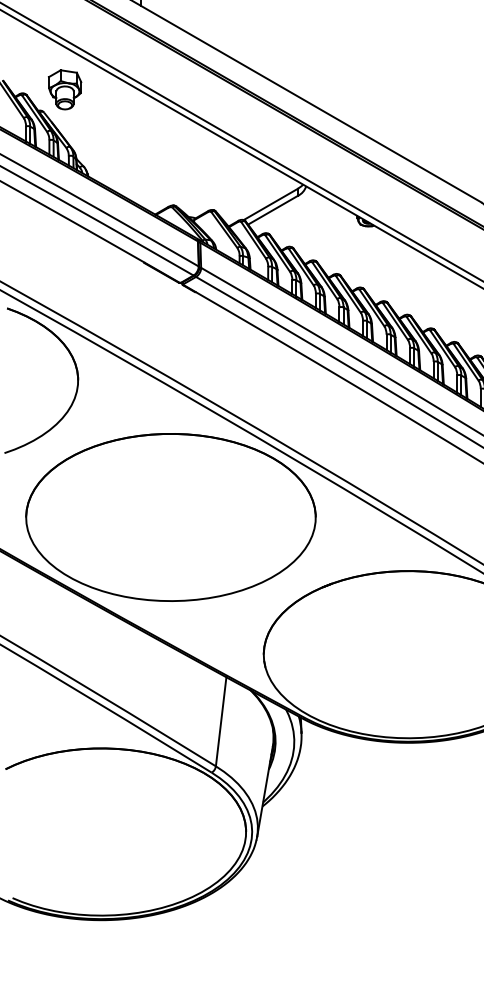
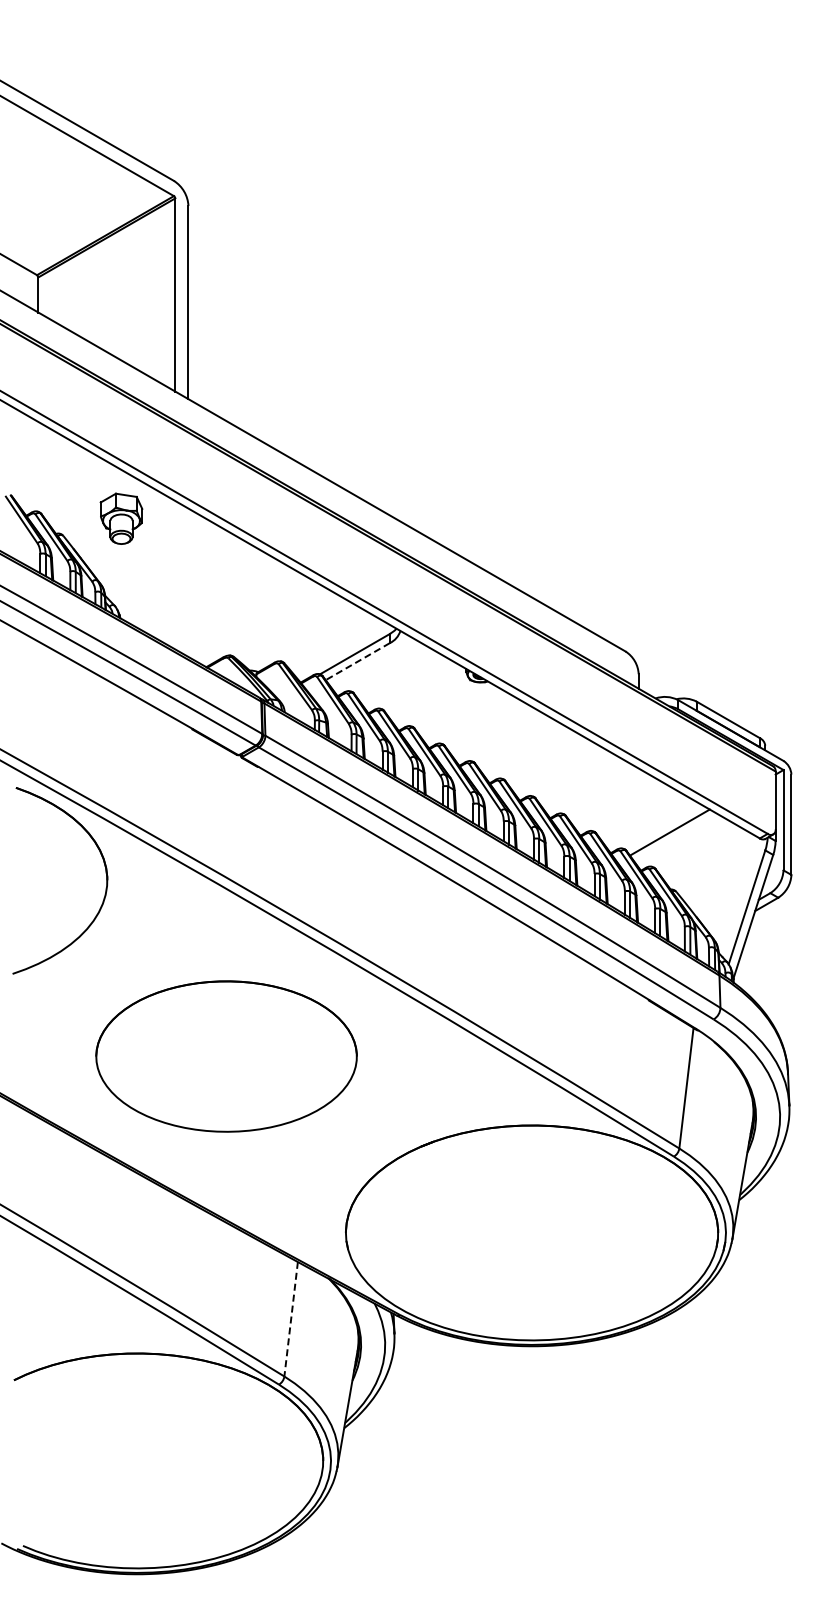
part: (65, 89) -> (121, 518), moved
line: (272, 210) -> (357, 661), solid -> dashed
part: (170, 517) -> (226, 1056), size x0.7
line: (221, 721) -> (291, 1319), solid -> dashed

